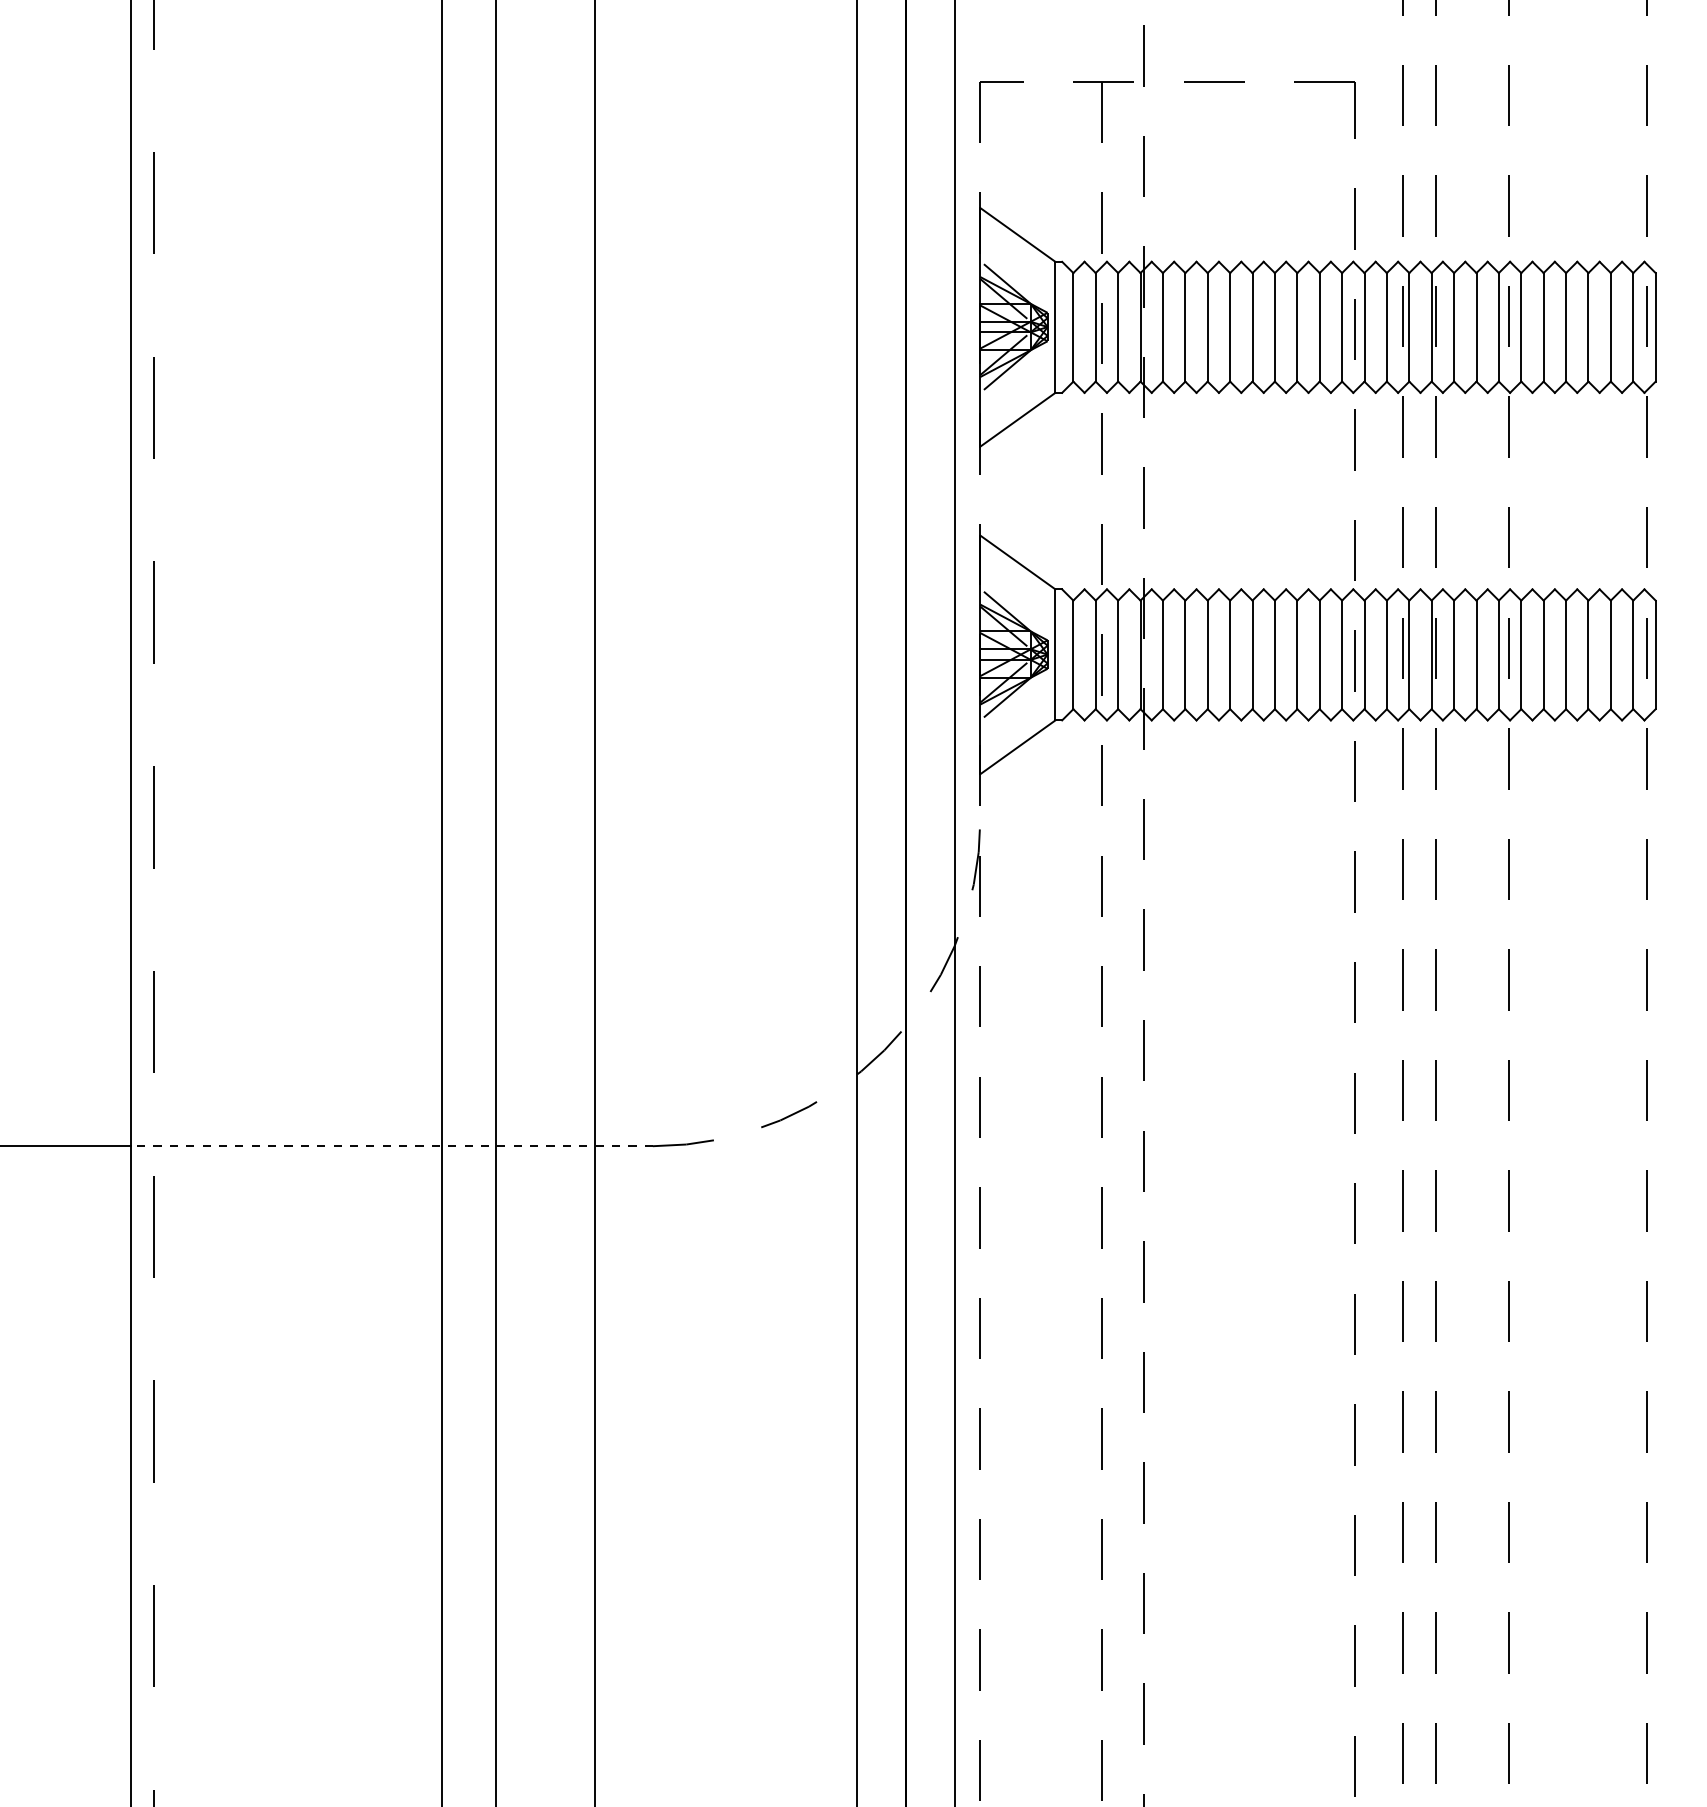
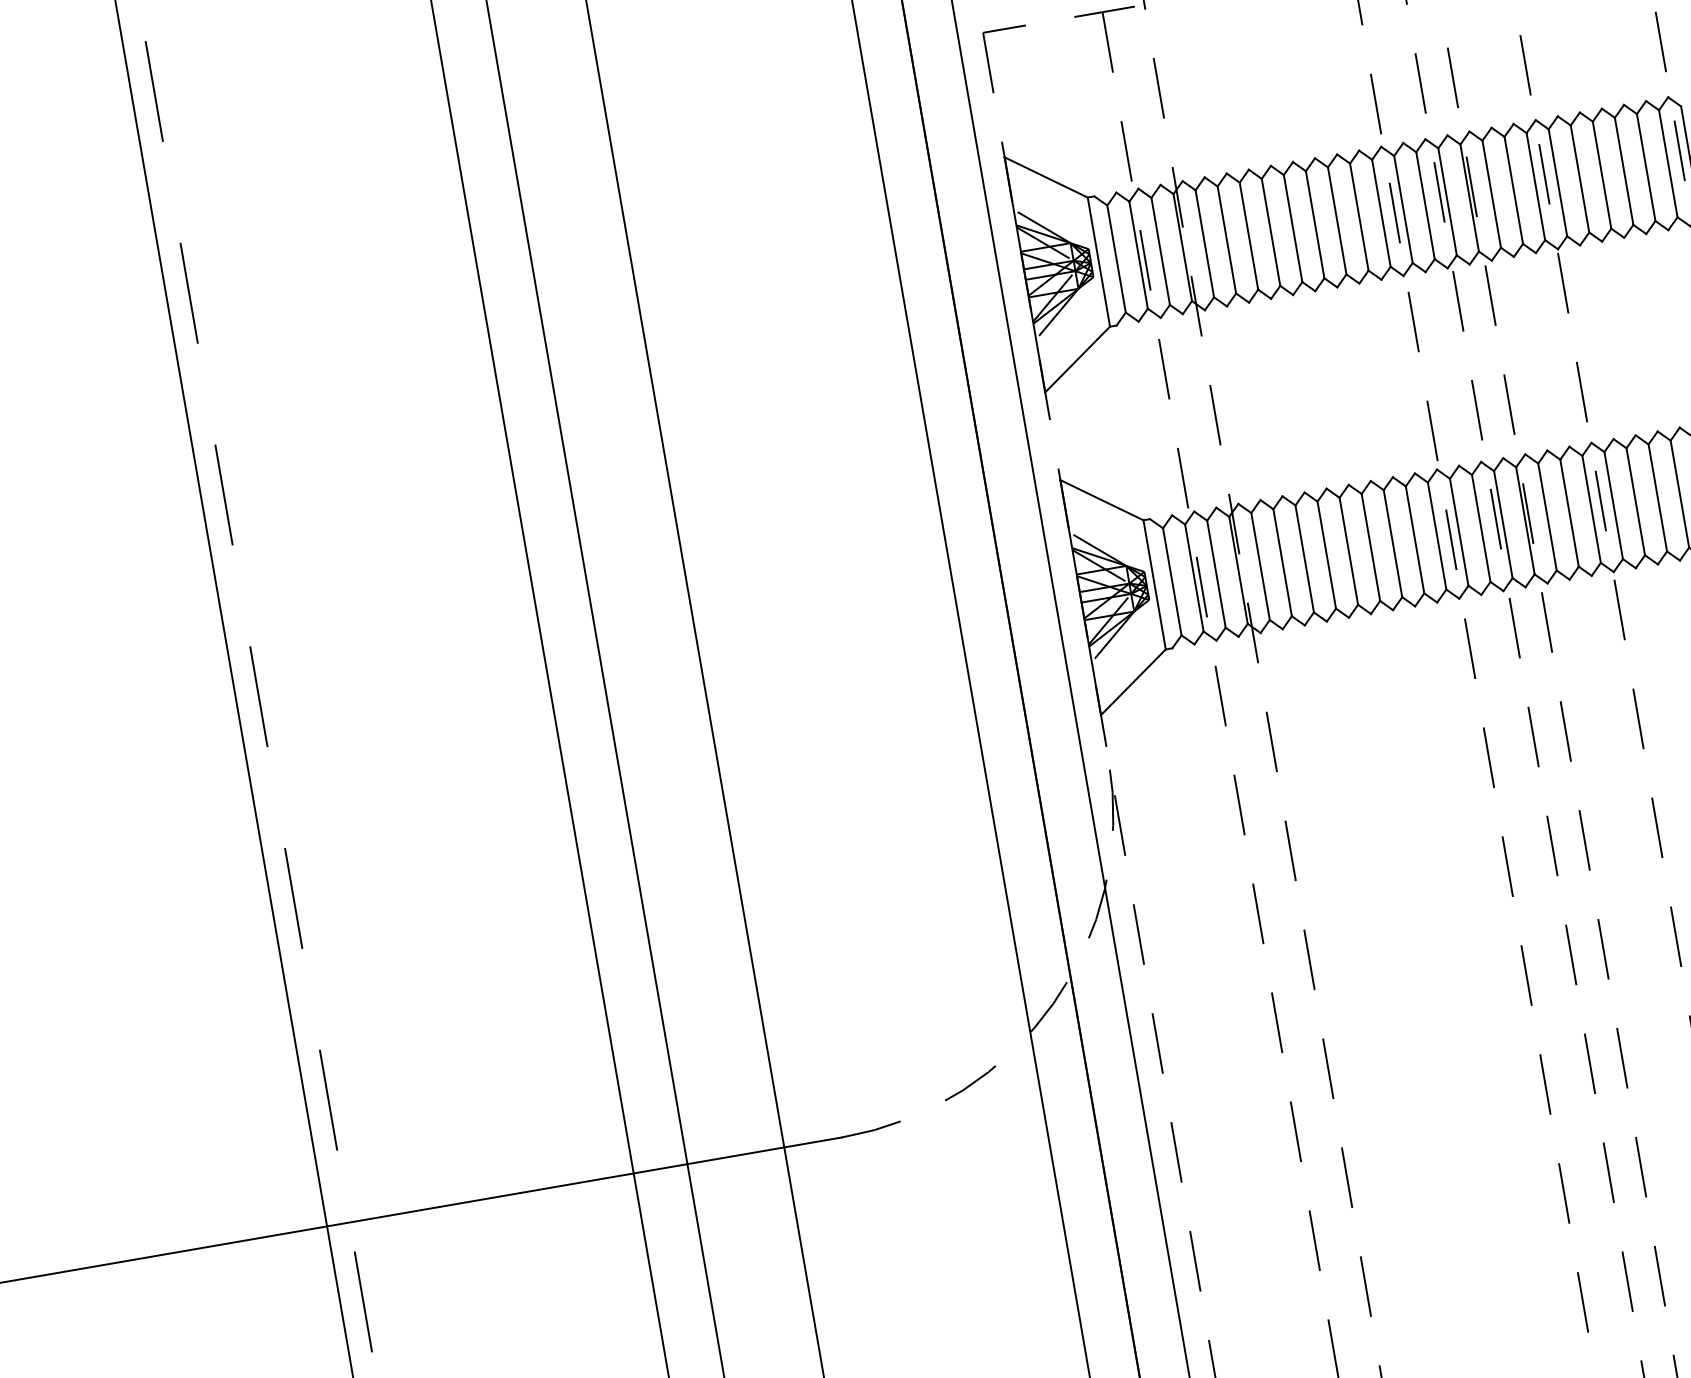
line: (391, 1146) -> (584, 1182), dashed -> solid

